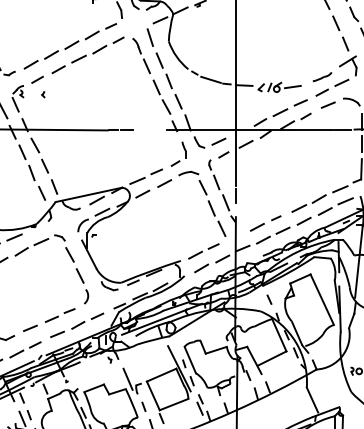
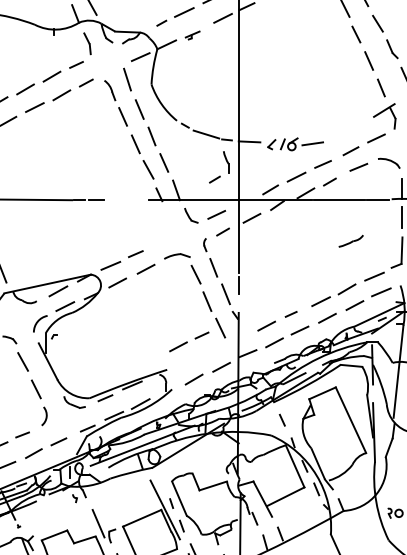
line: (322, 77) -> (351, 241), moved
part: (184, 150) -> (226, 162), moved
line: (202, 251) -> (187, 341), moved

